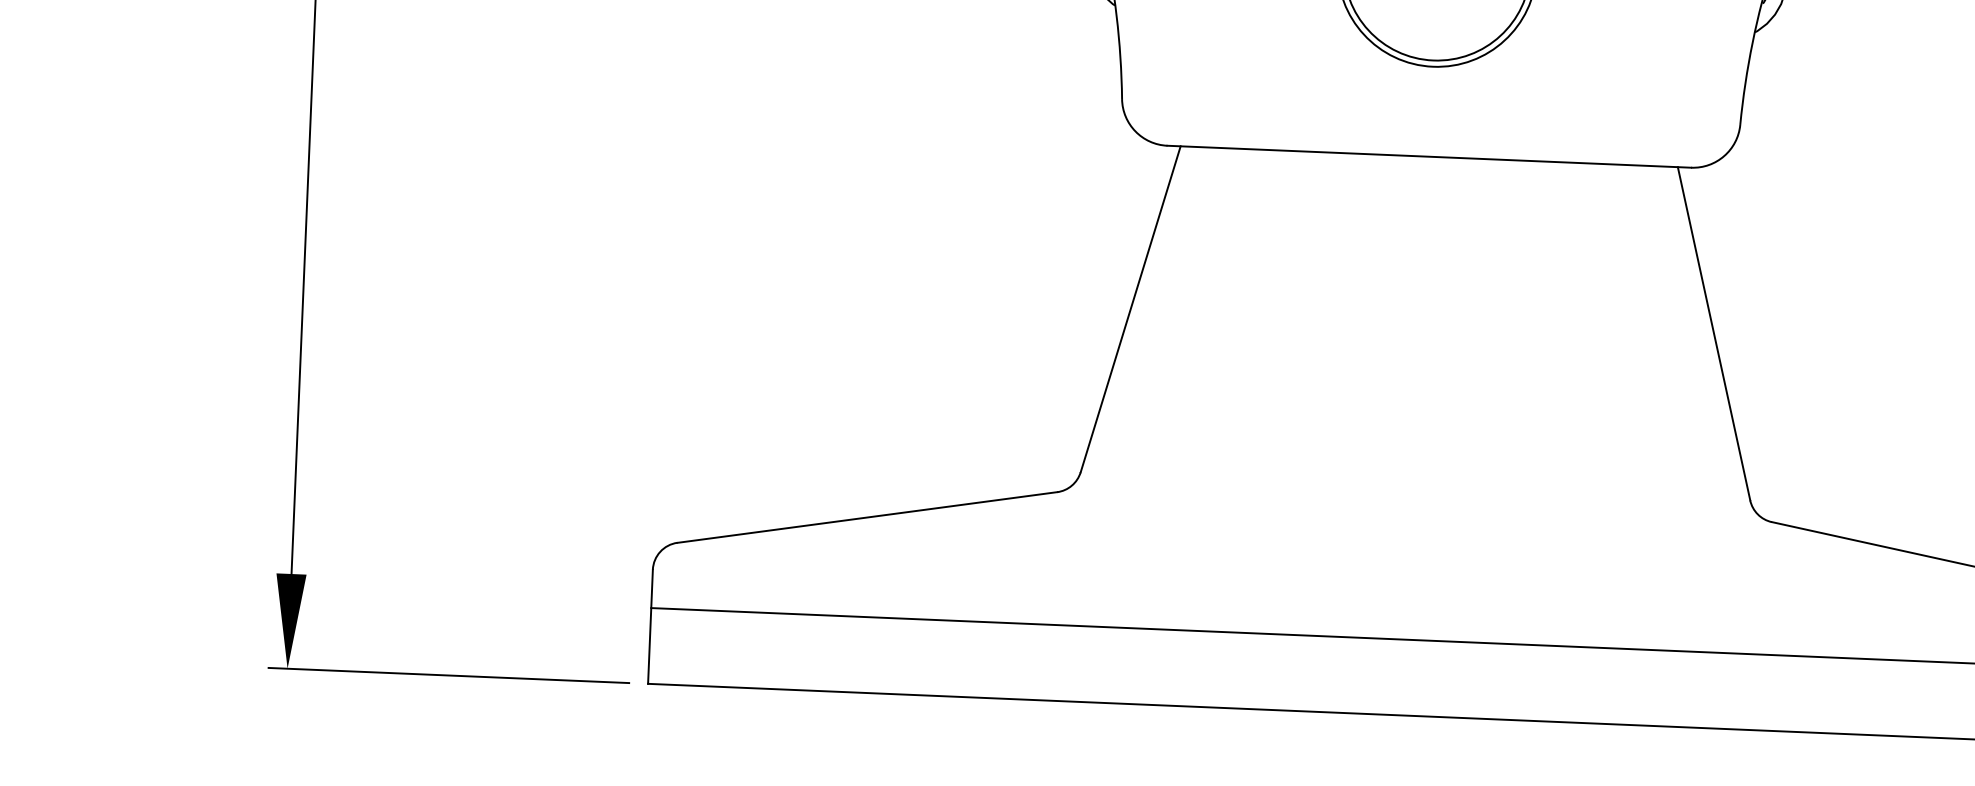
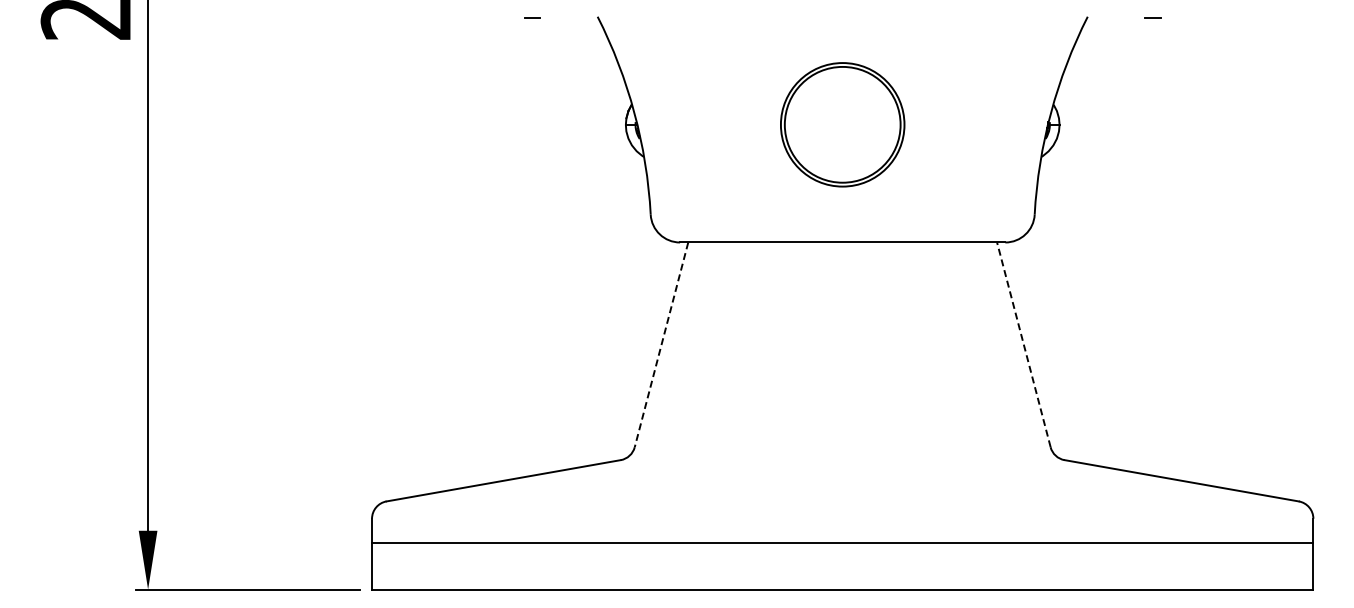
line: (1130, 308) -> (661, 344), solid -> dashed
line: (1713, 333) -> (1023, 344), solid -> dashed

